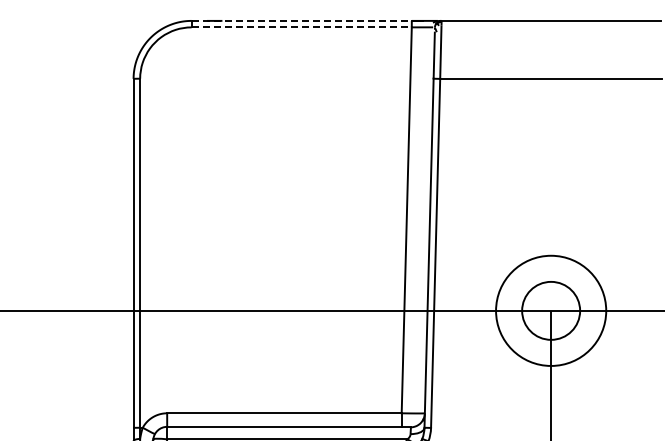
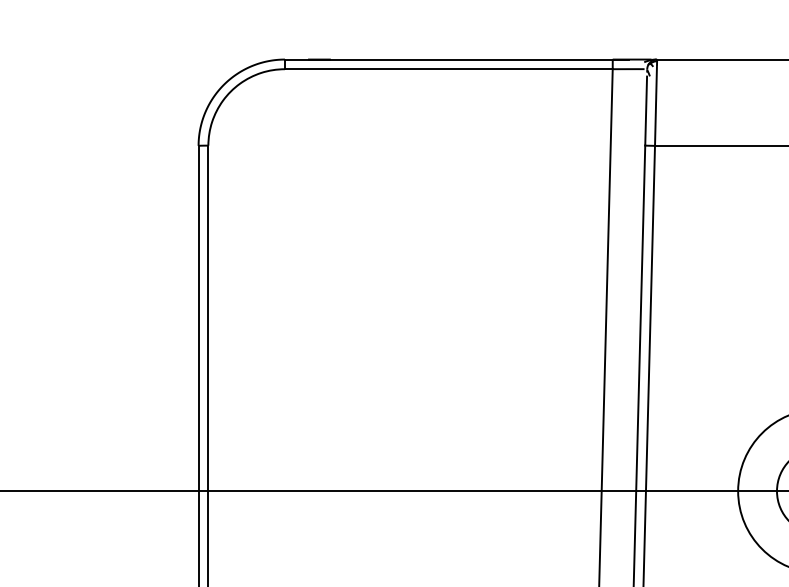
line: (302, 20) -> (450, 58), dashed -> solid
line: (302, 27) -> (450, 69), dashed -> solid

